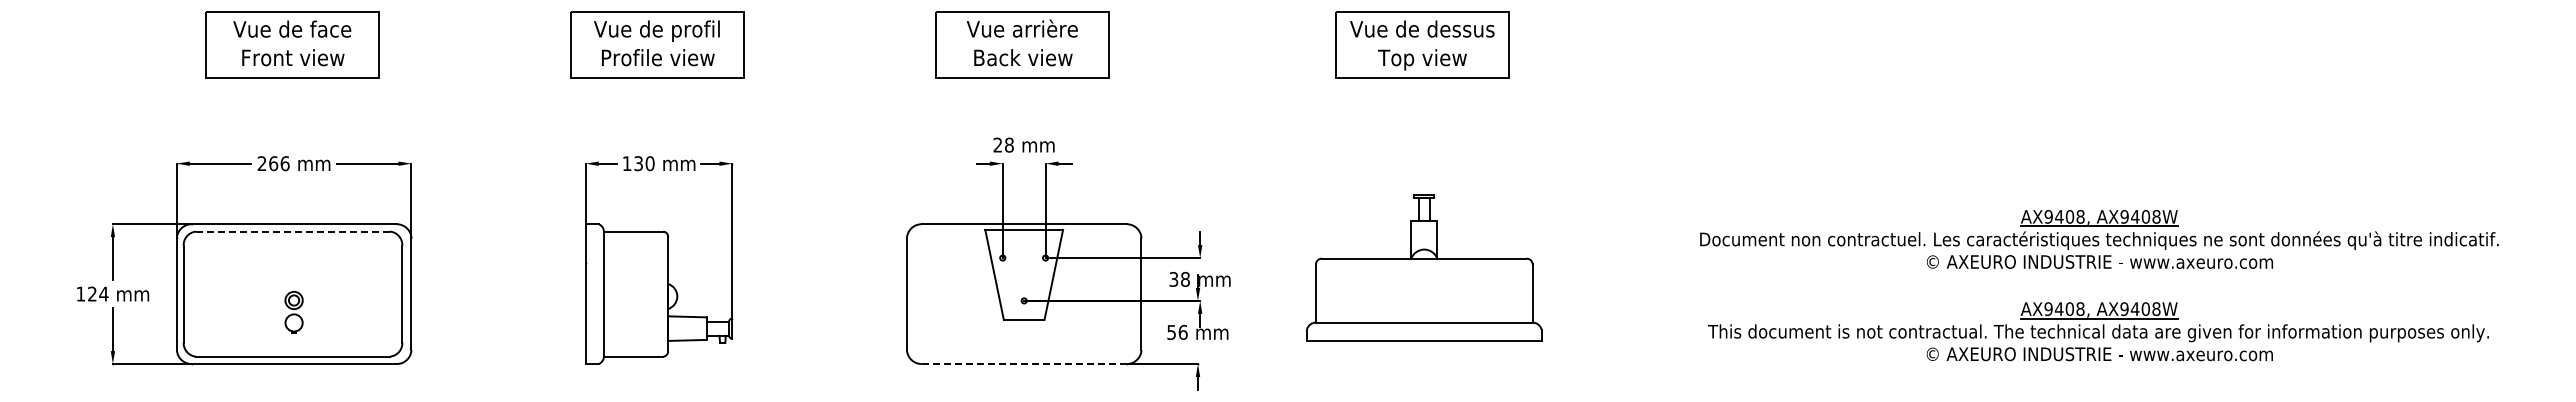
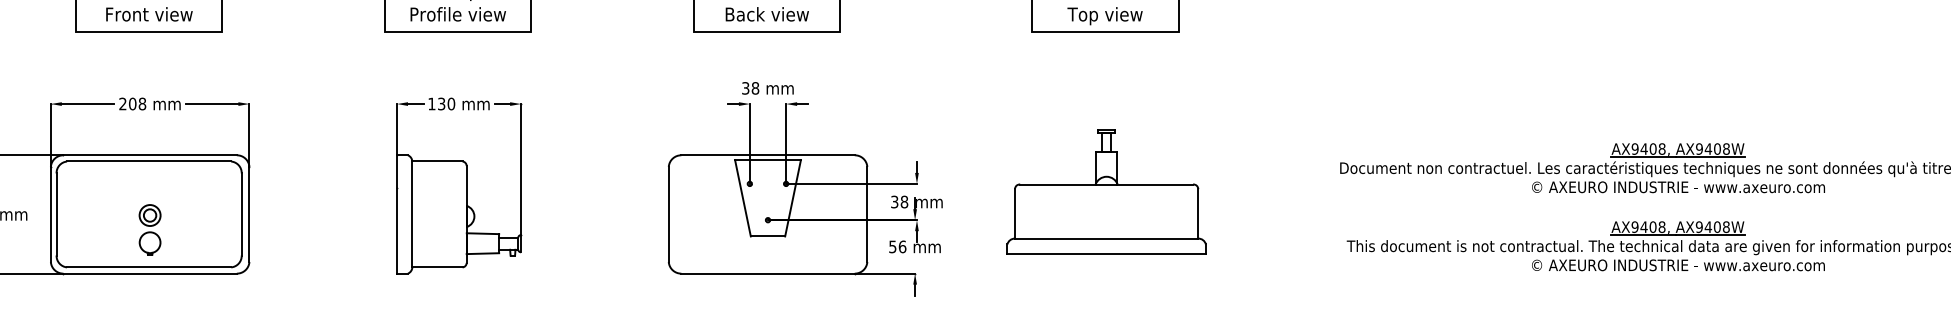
text: (997, 145) -> (745, 88), 28 -> 38
text: (279, 163) -> (137, 103), 266 -> 208
line: (293, 231) -> (149, 161), dashed -> solid
part: (293, 312) -> (149, 230), size x1.43
line: (1024, 364) -> (768, 274), dashed -> solid

